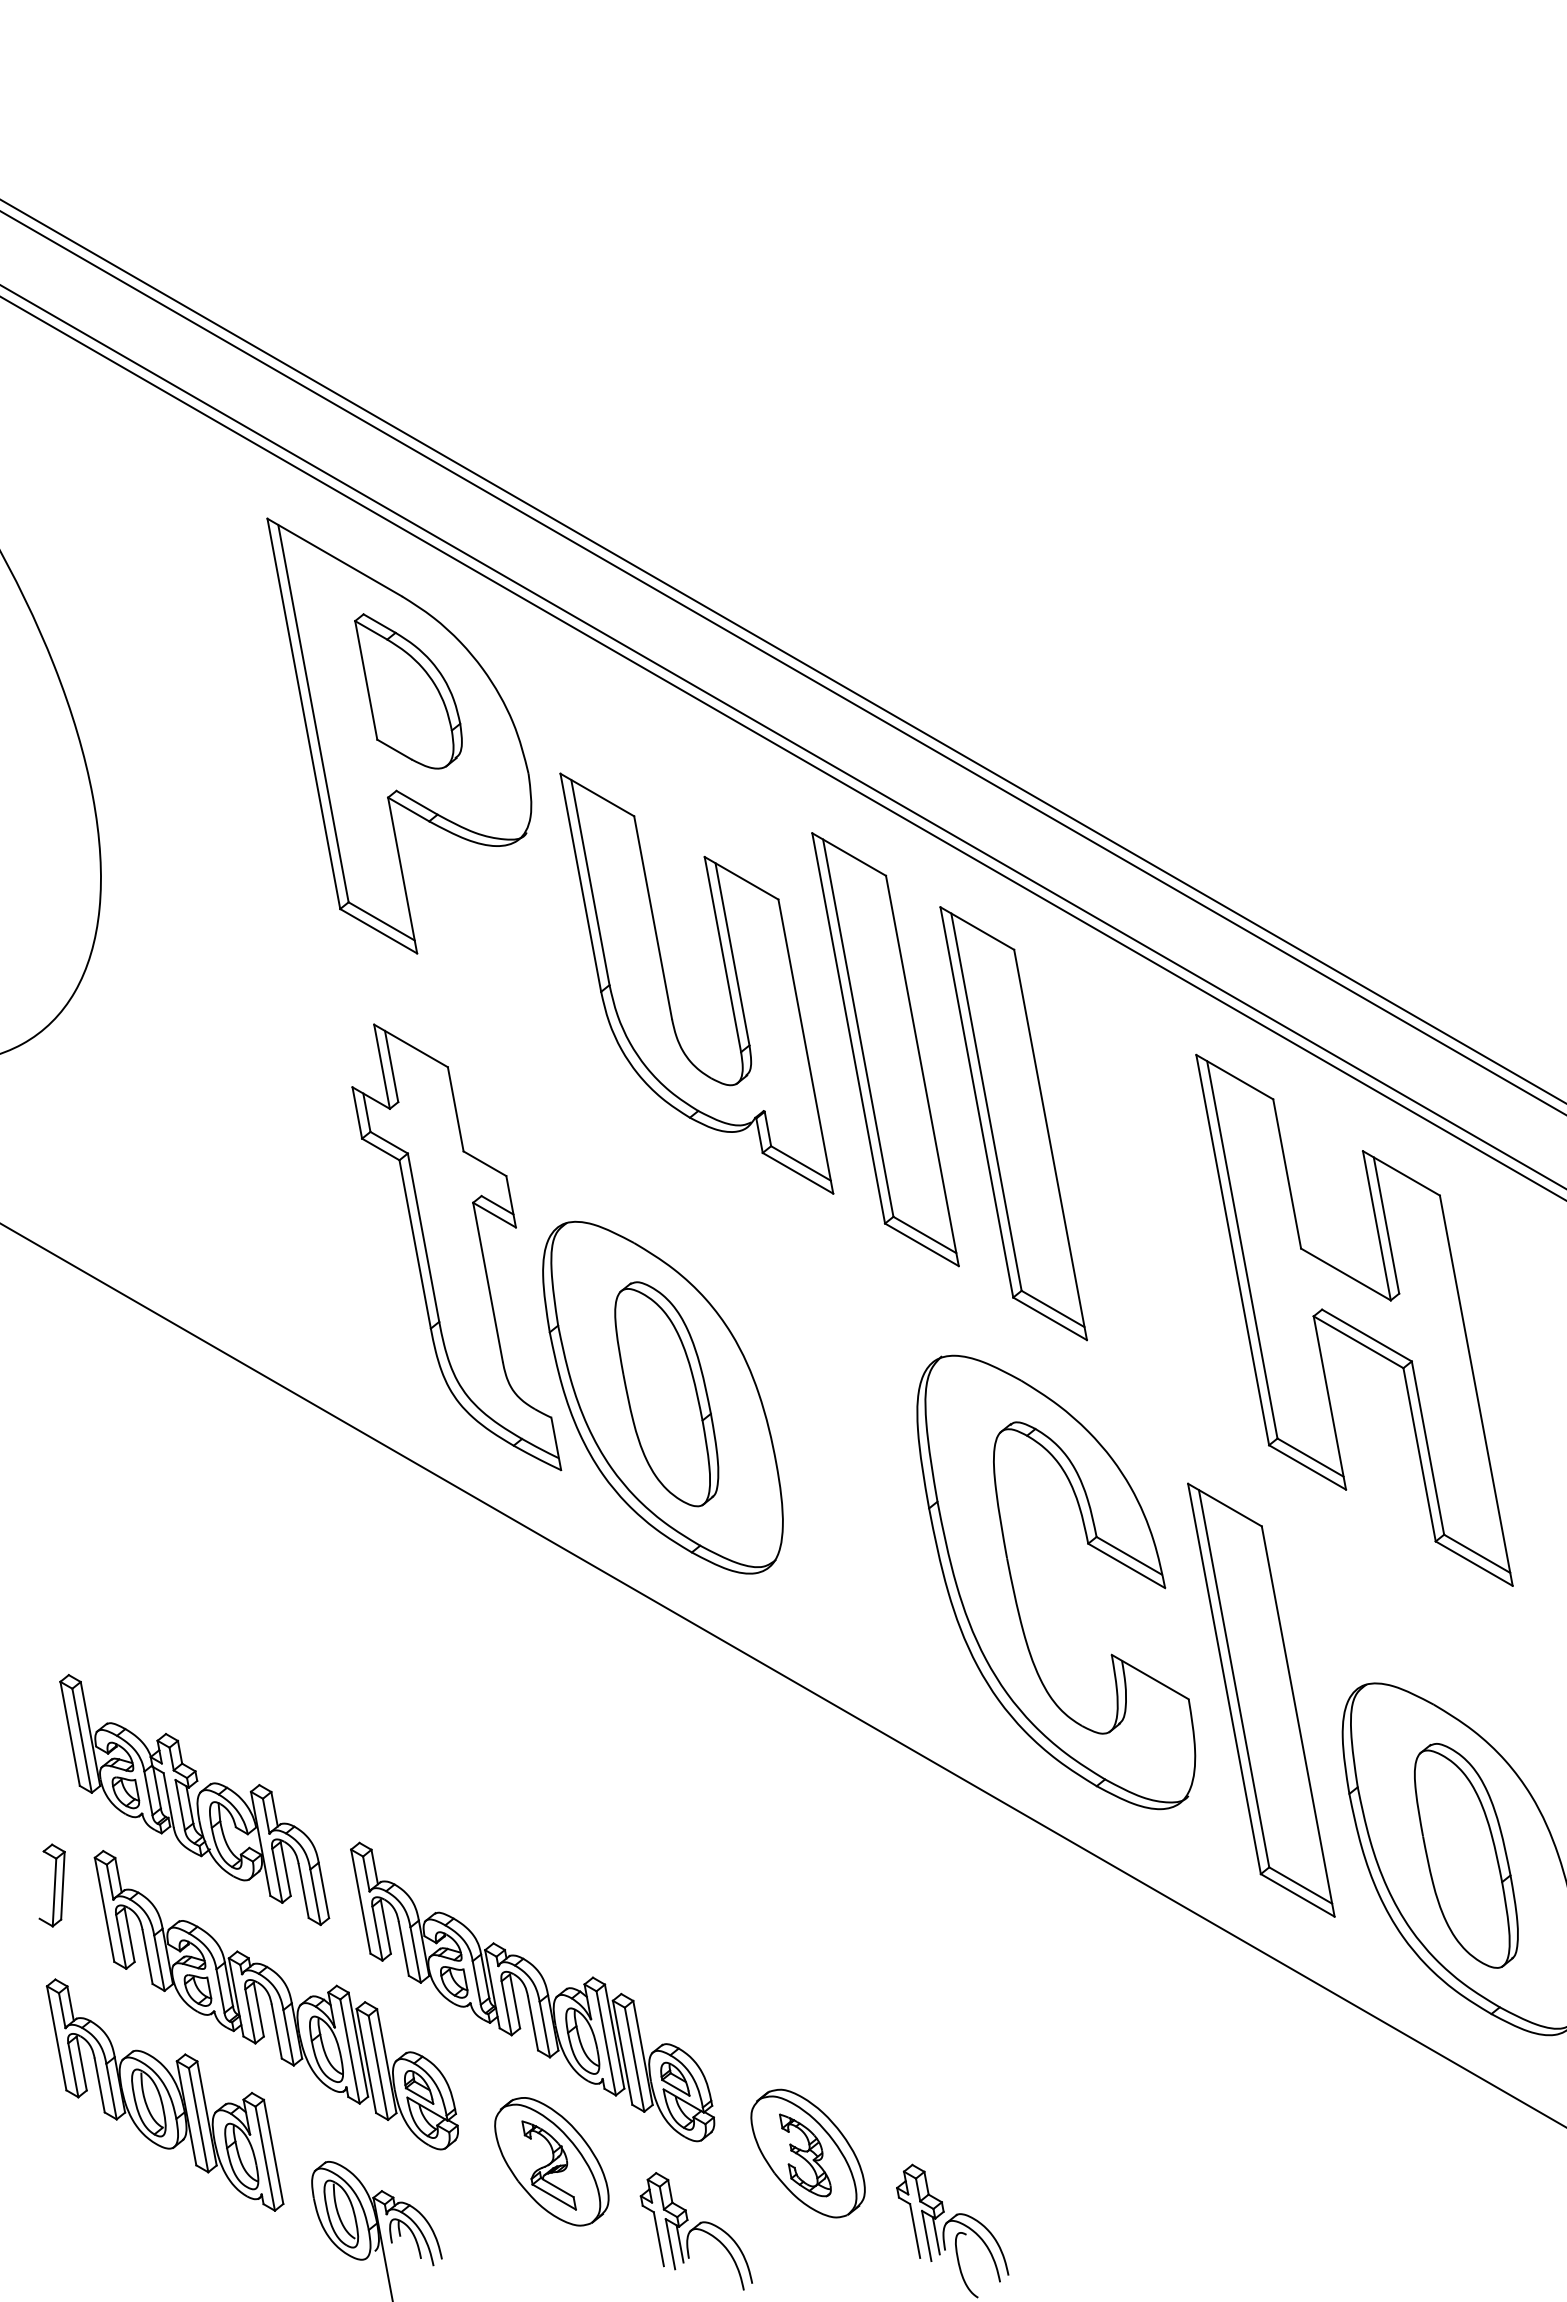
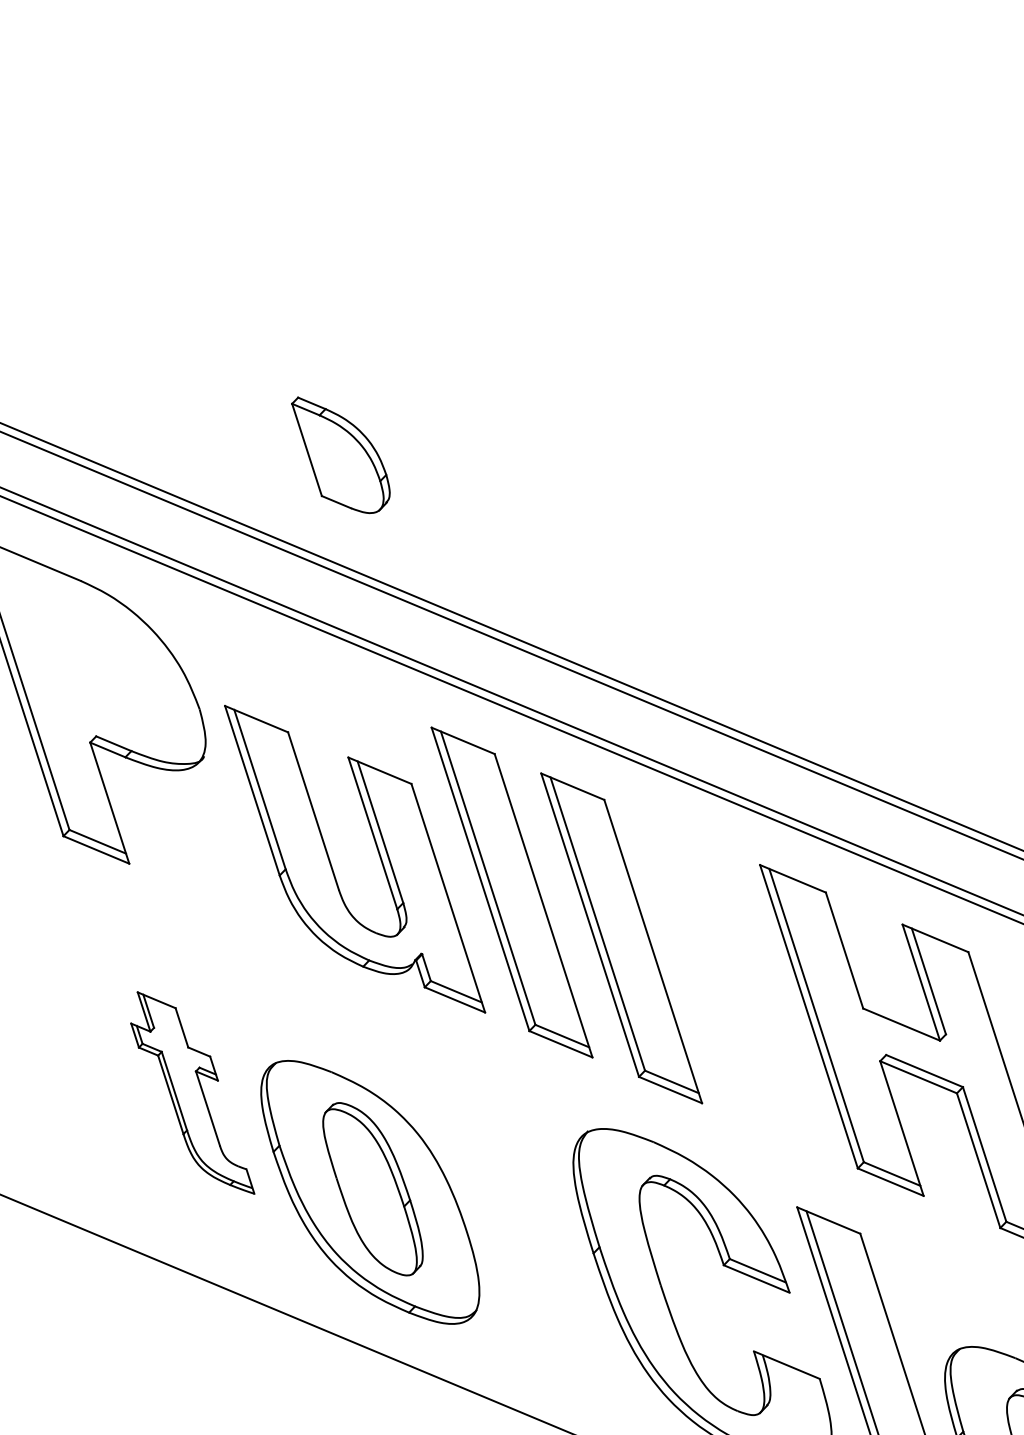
part: (408, 691) -> (341, 454), moved
part: (456, 1247) -> (190, 1093), size x0.6

